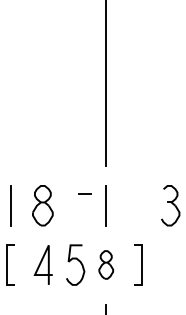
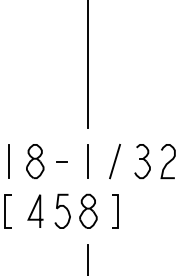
line: (84, 193) -> (61, 161), moved
line: (138, 205) -> (115, 161), added
part: (106, 264) -> (88, 210), size x1.43

